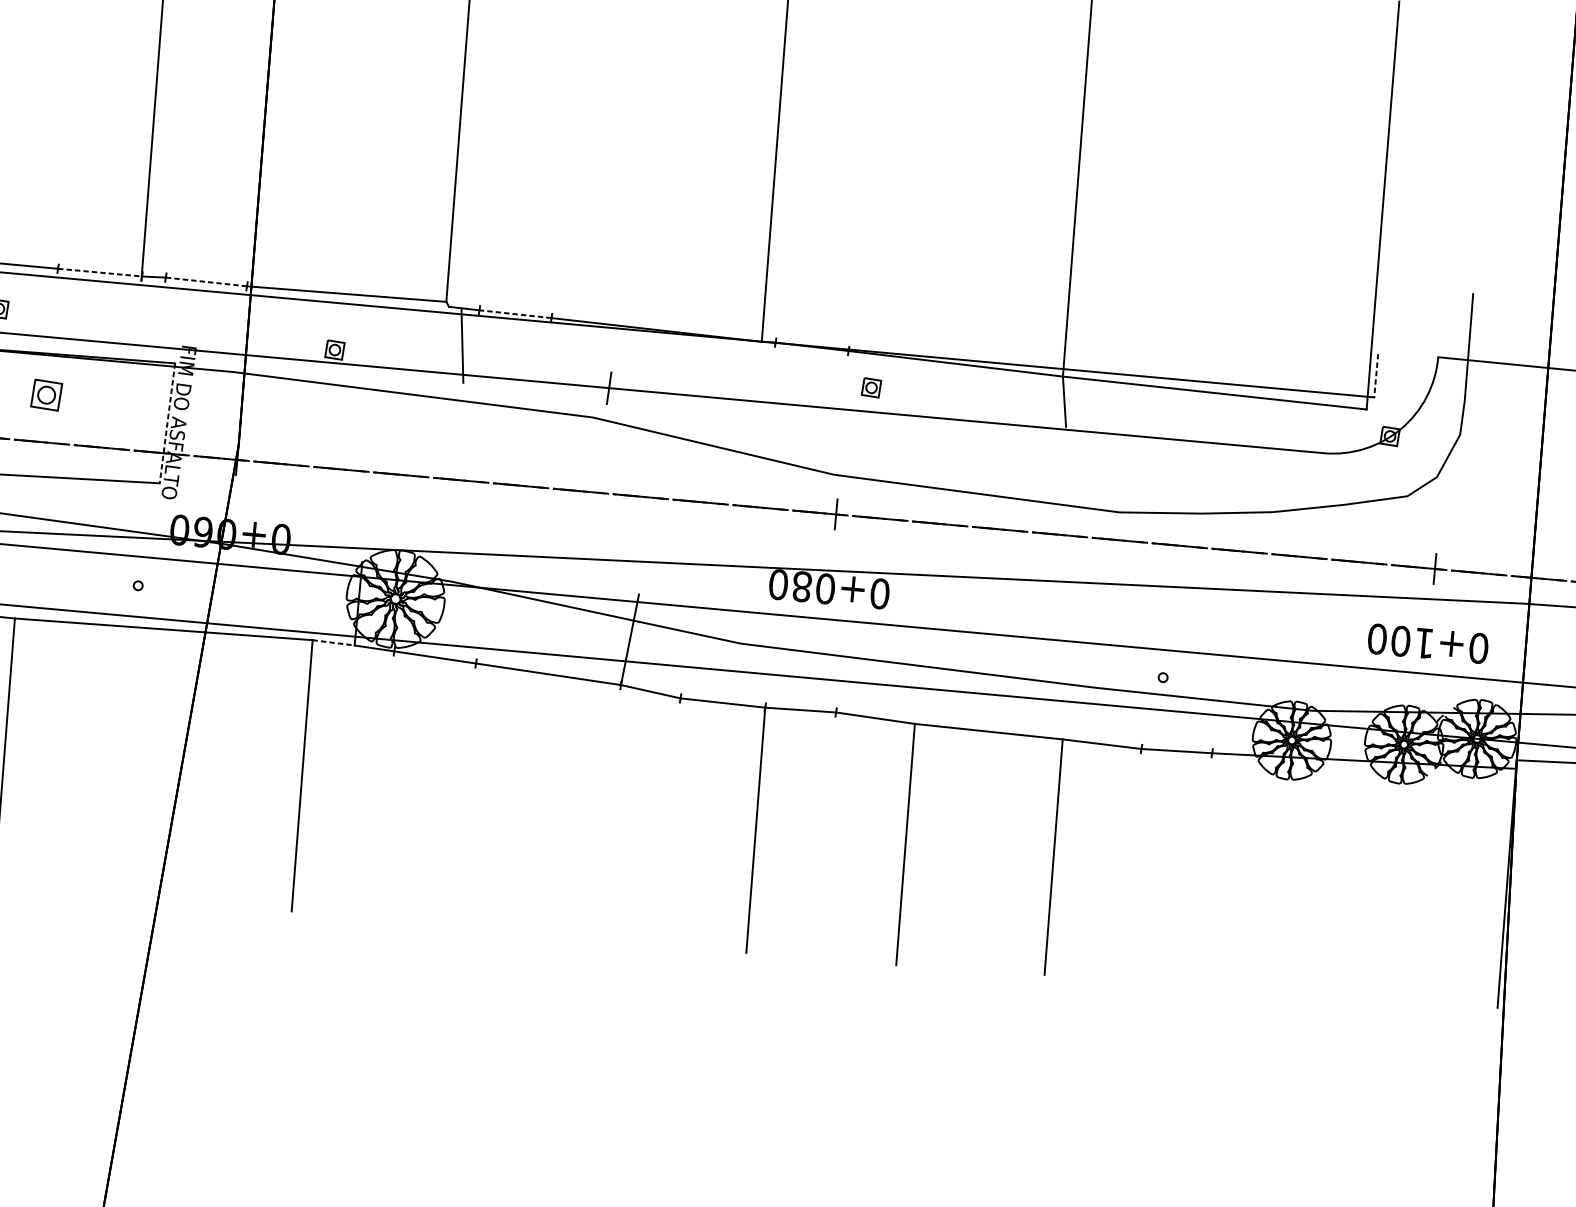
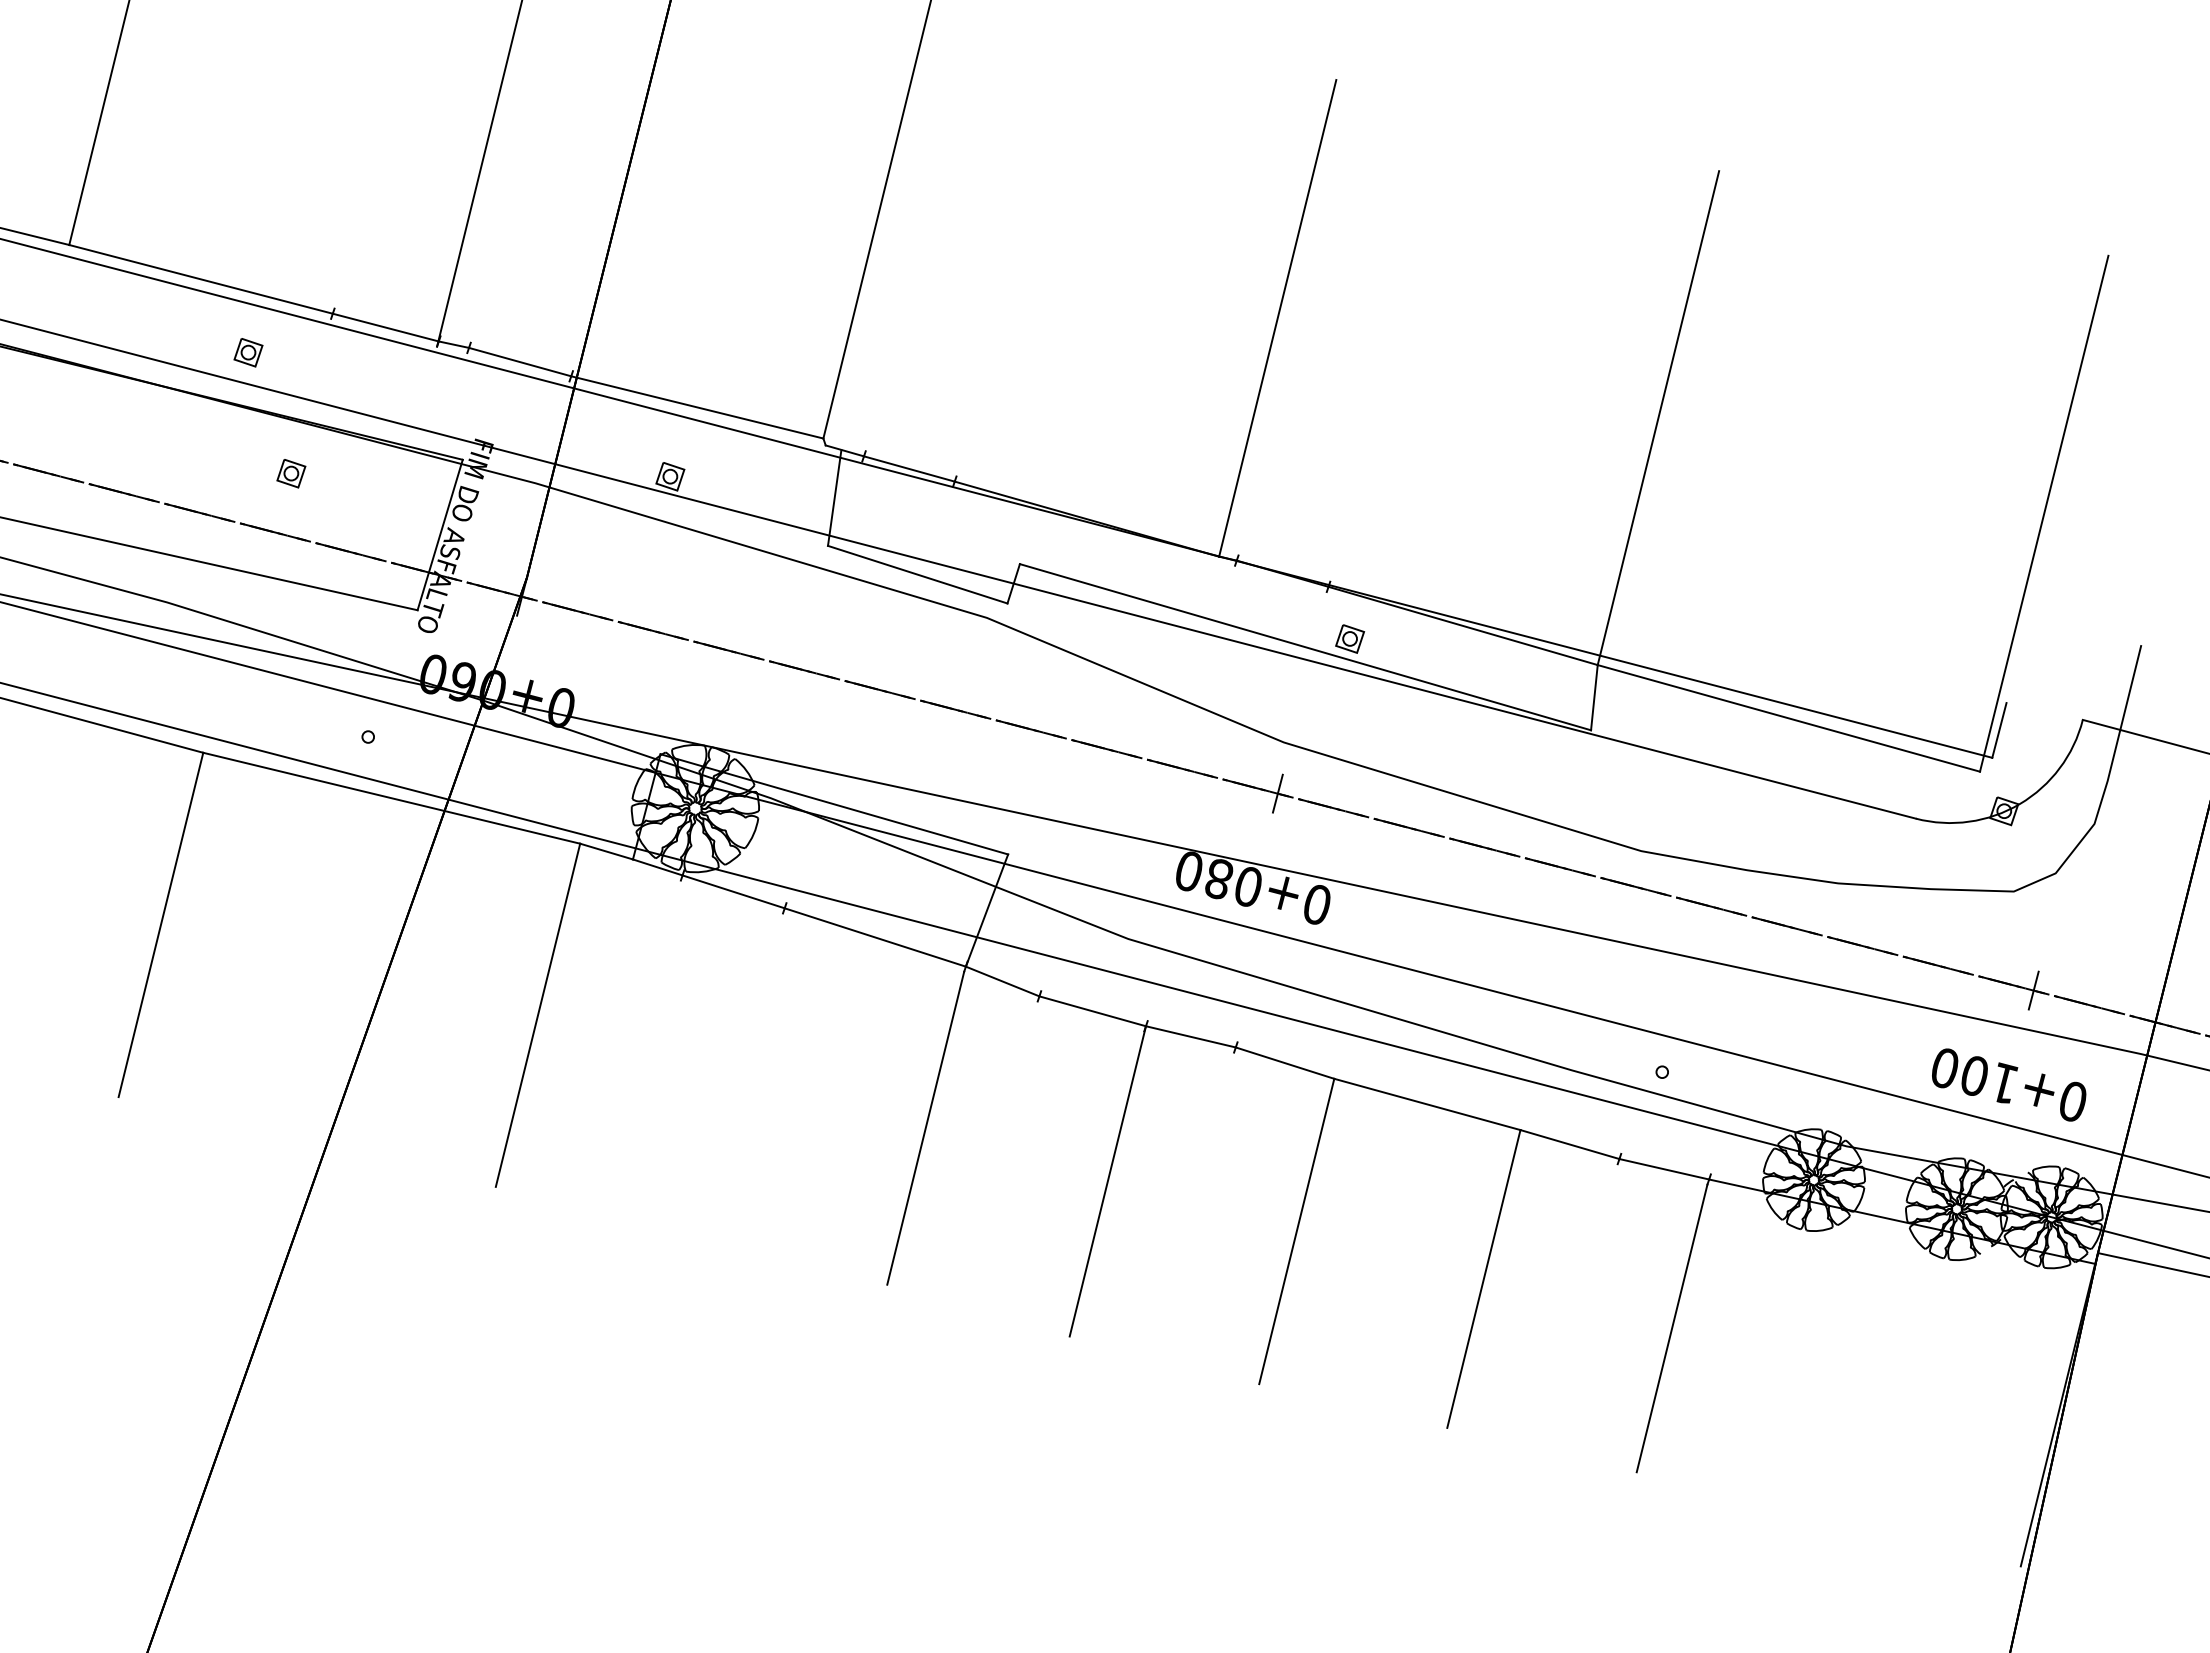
line: (99, 272) -> (385, 327), dashed -> solid
line: (205, 281) -> (519, 361), dashed -> solid
line: (514, 313) -> (908, 468), dashed -> solid
line: (1376, 375) -> (1999, 730), dashed -> solid
line: (534, 393) -> (917, 574), added
part: (46, 395) -> (291, 473), size x0.62
line: (838, 399) -> (1305, 647), added
line: (167, 423) -> (440, 535), dashed -> solid
line: (500, 578) -> (834, 804), added
line: (333, 642) -> (606, 851), dashed -> solid
line: (610, 812) -> (925, 1127), added
line: (1202, 871) -> (1671, 1328), added

